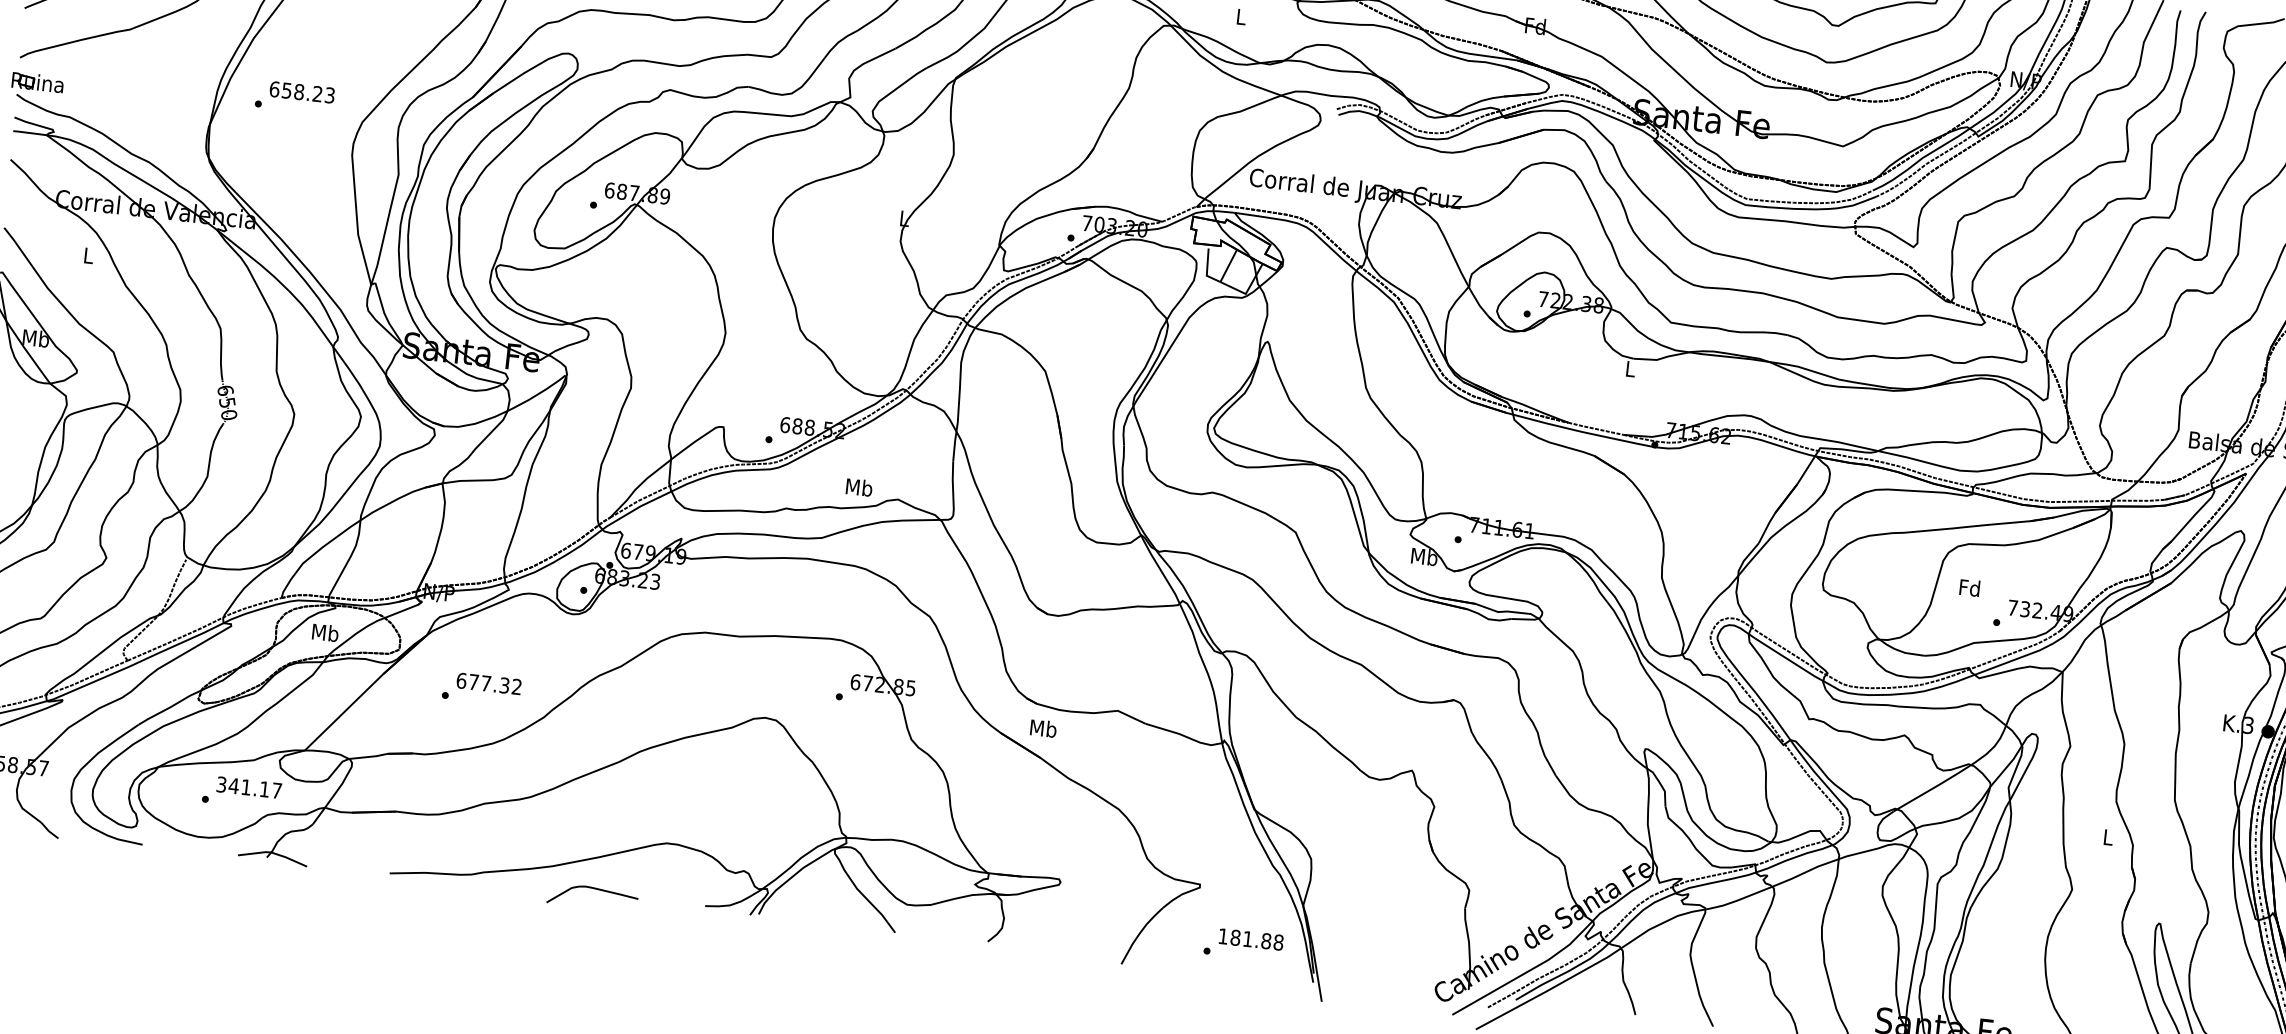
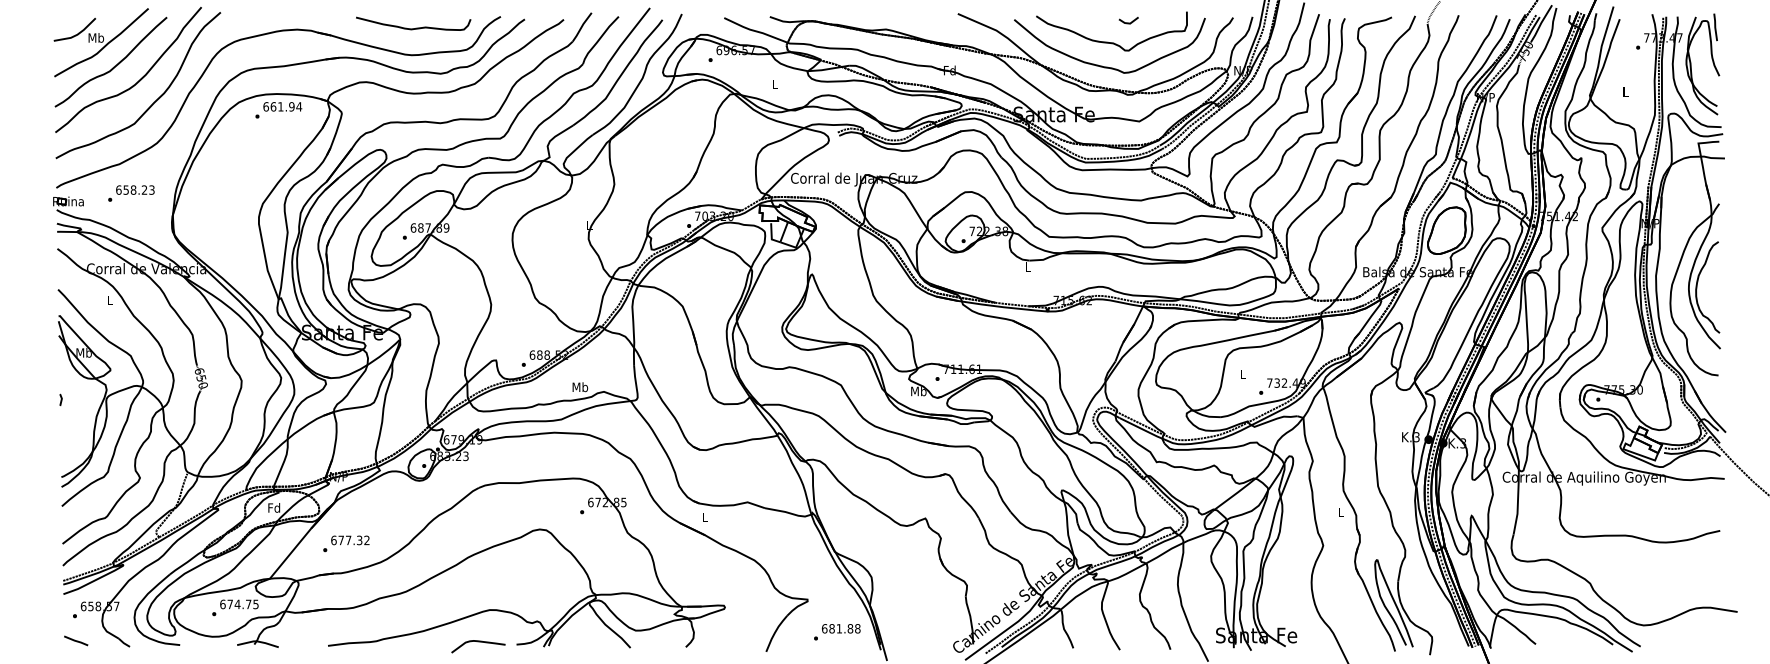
text: (295, 97) -> (131, 193), moved
text: (1968, 586) -> (1242, 373), Fd -> L
text: (325, 632) -> (274, 507), Mb -> Fd
text: (482, 688) -> (346, 543), moved
text: (1042, 728) -> (704, 517), Mb -> L
text: (249, 787) -> (239, 604), 341.17 -> 674.75
curve: (593, 890) -> (478, 642), moved
text: (1223, 935) -> (824, 628), 181.88 -> 681.88

